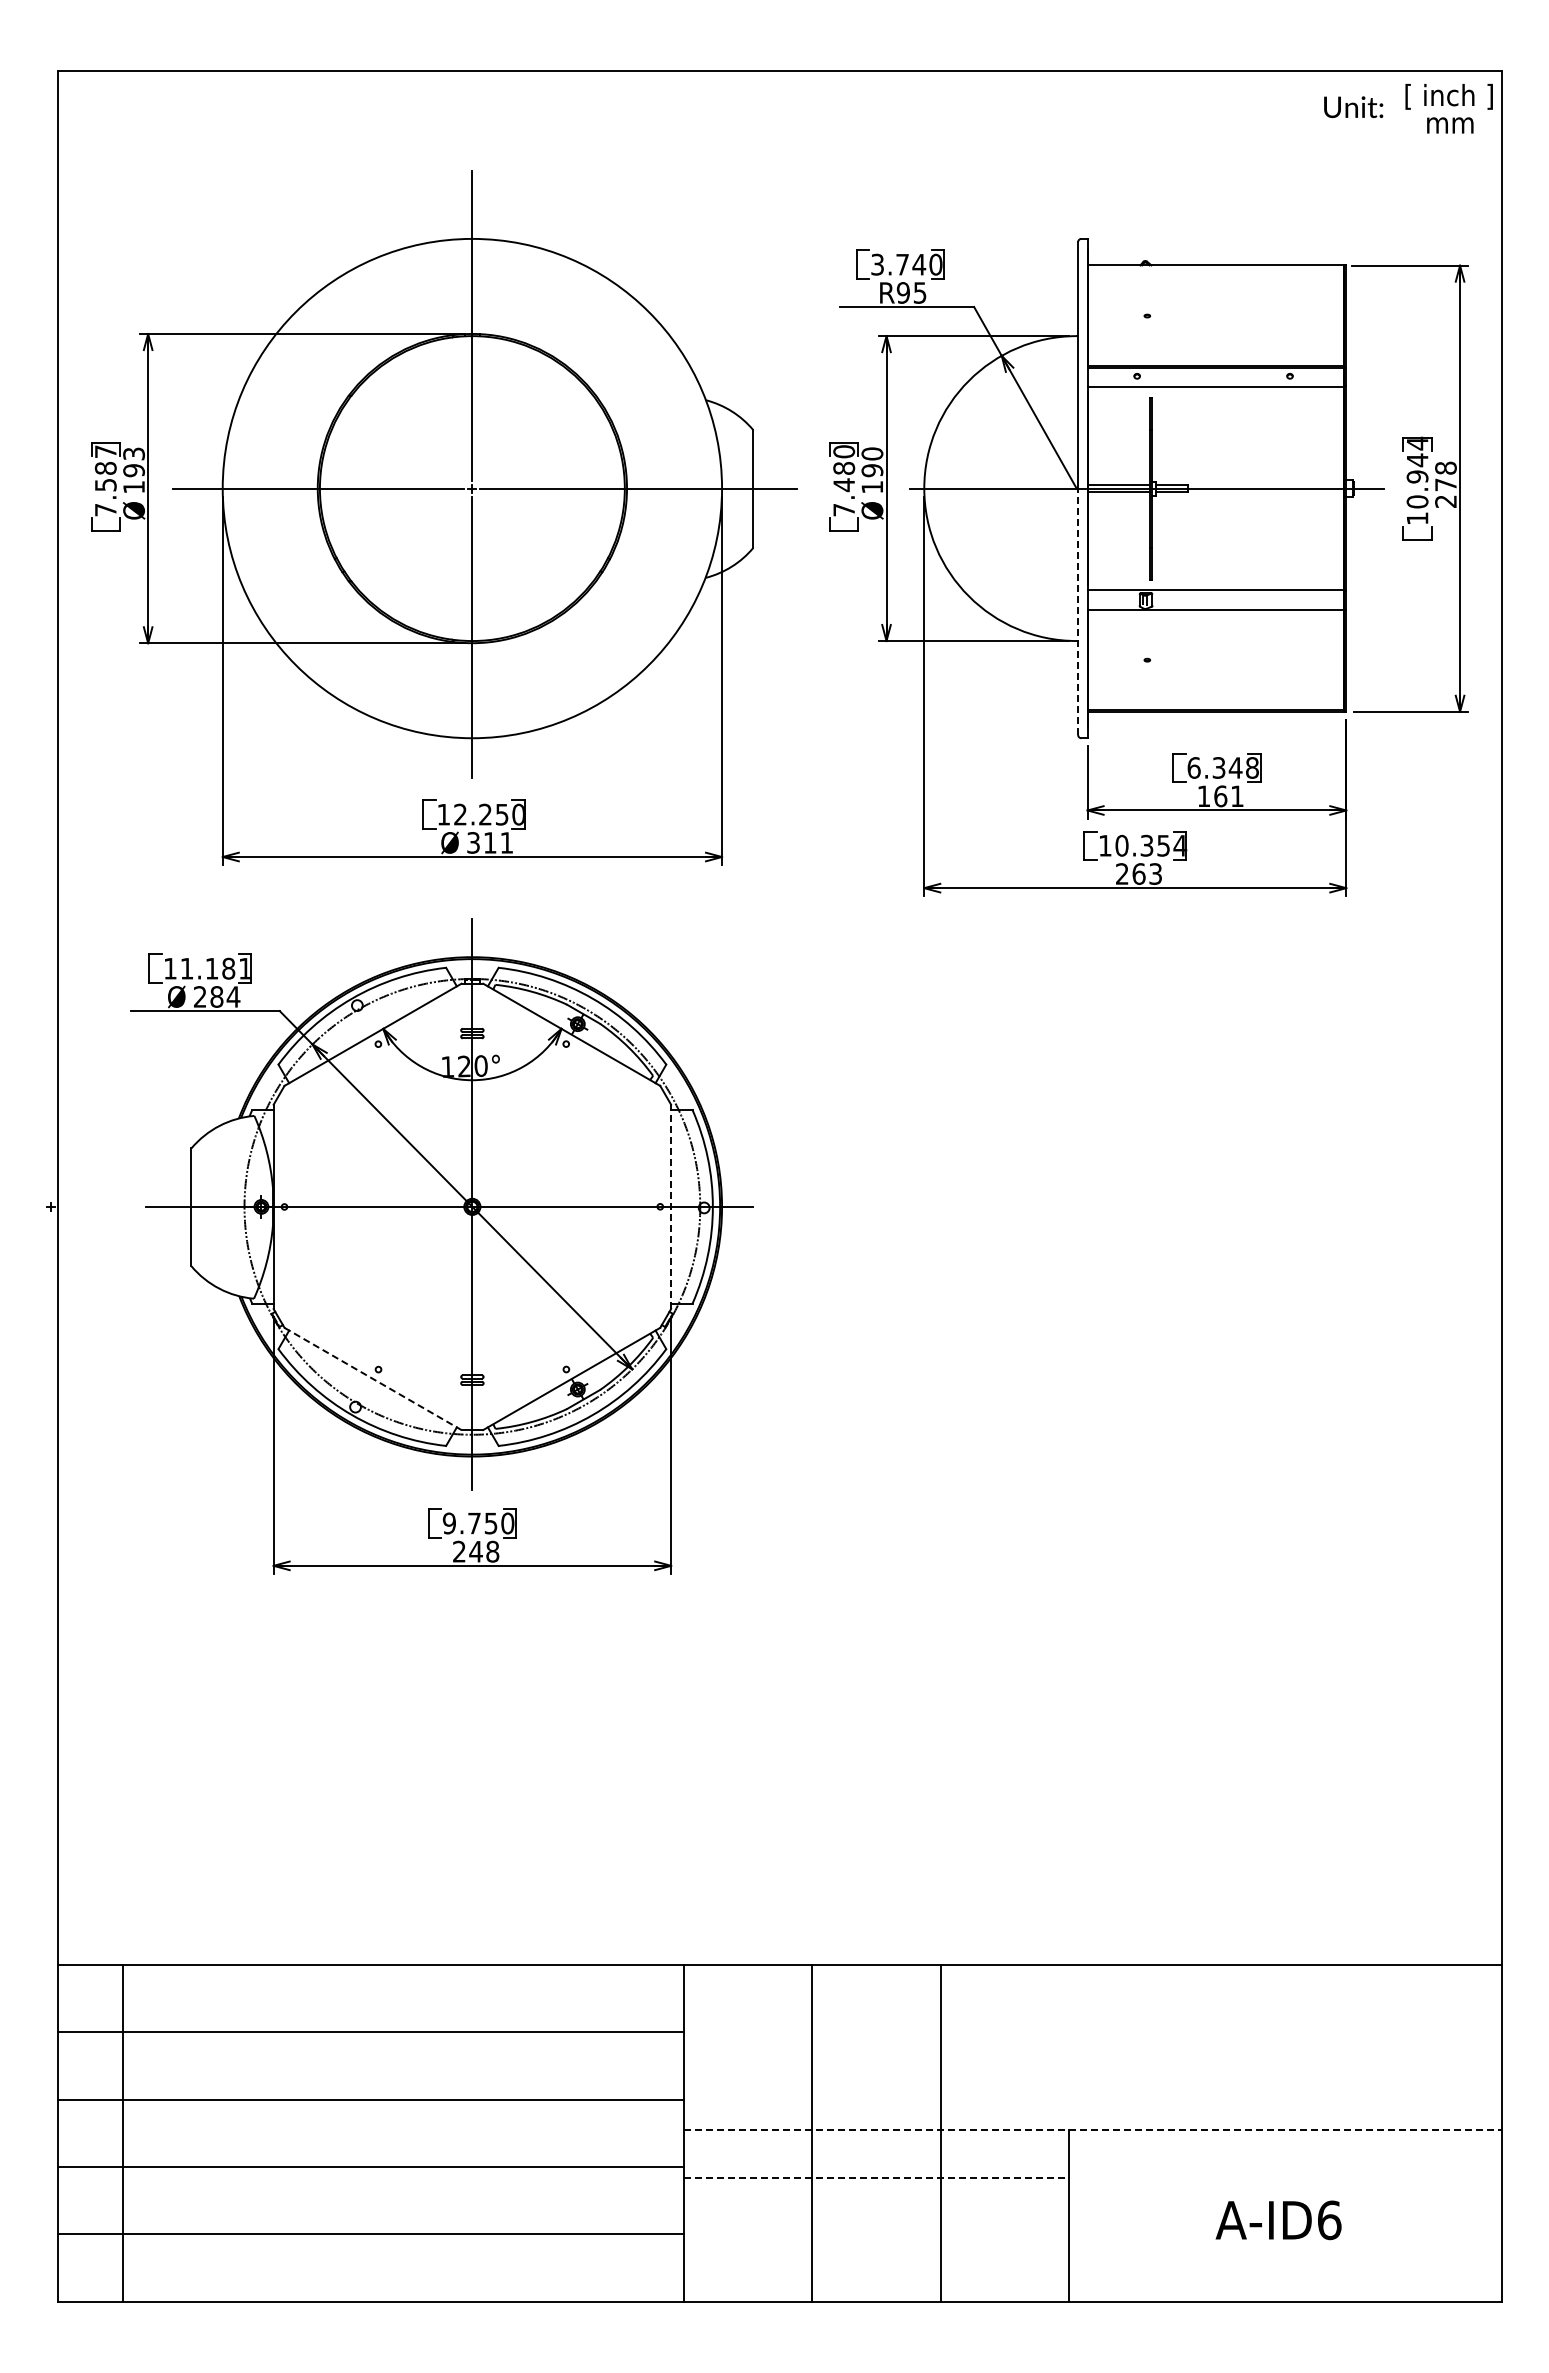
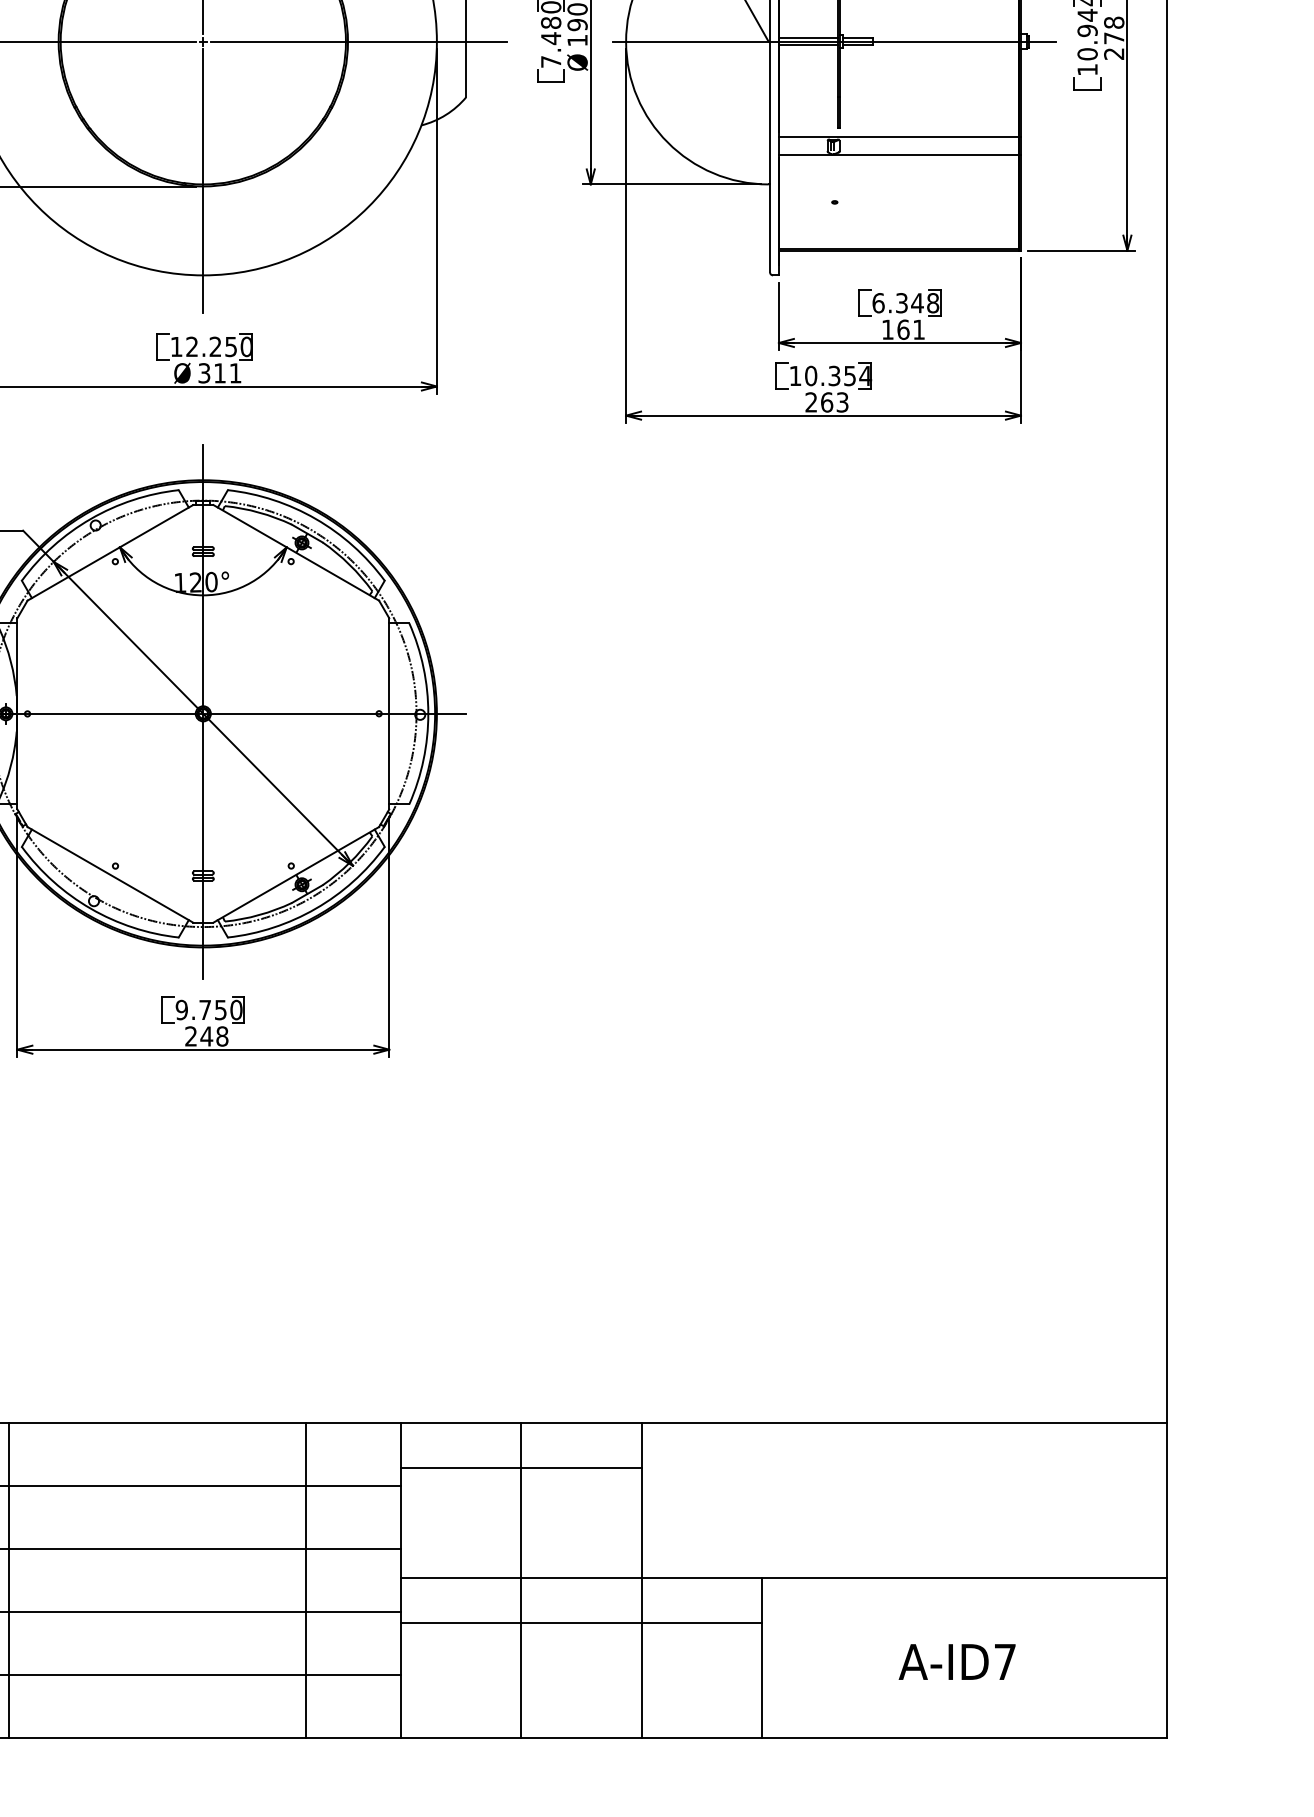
line: (1078, 611) -> (770, 156), dashed -> solid
line: (671, 1206) -> (389, 713), dashed -> solid
line: (373, 1379) -> (110, 875), dashed -> solid
line: (812, 2012) -> (521, 1467), added
line: (1093, 2130) -> (784, 1577), dashed -> solid
line: (264, 2132) -> (8, 1579), added
line: (582, 2132) -> (306, 1579), added
line: (876, 2178) -> (581, 1622), dashed -> solid
text: (1329, 2220) -> (1005, 1662), A-ID6 -> A-ID7

